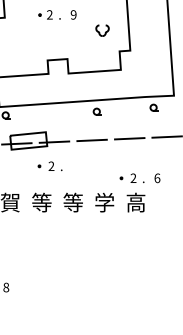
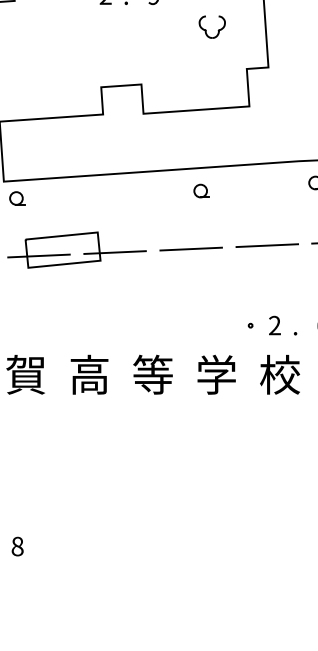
part: (49, 166) -> (105, 301), removed
text: (41, 202) -> (88, 374), 等 -> 高
text: (135, 202) -> (278, 374), 高 -> 校

